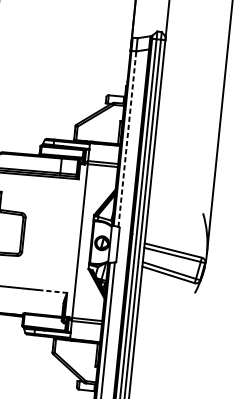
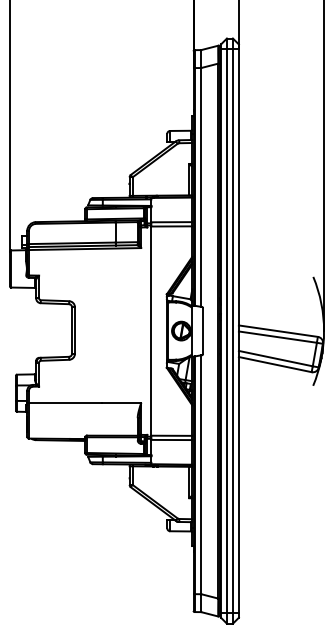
line: (127, 138) -> (201, 186), dashed -> solid
line: (52, 291) -> (121, 402), dashed -> solid

